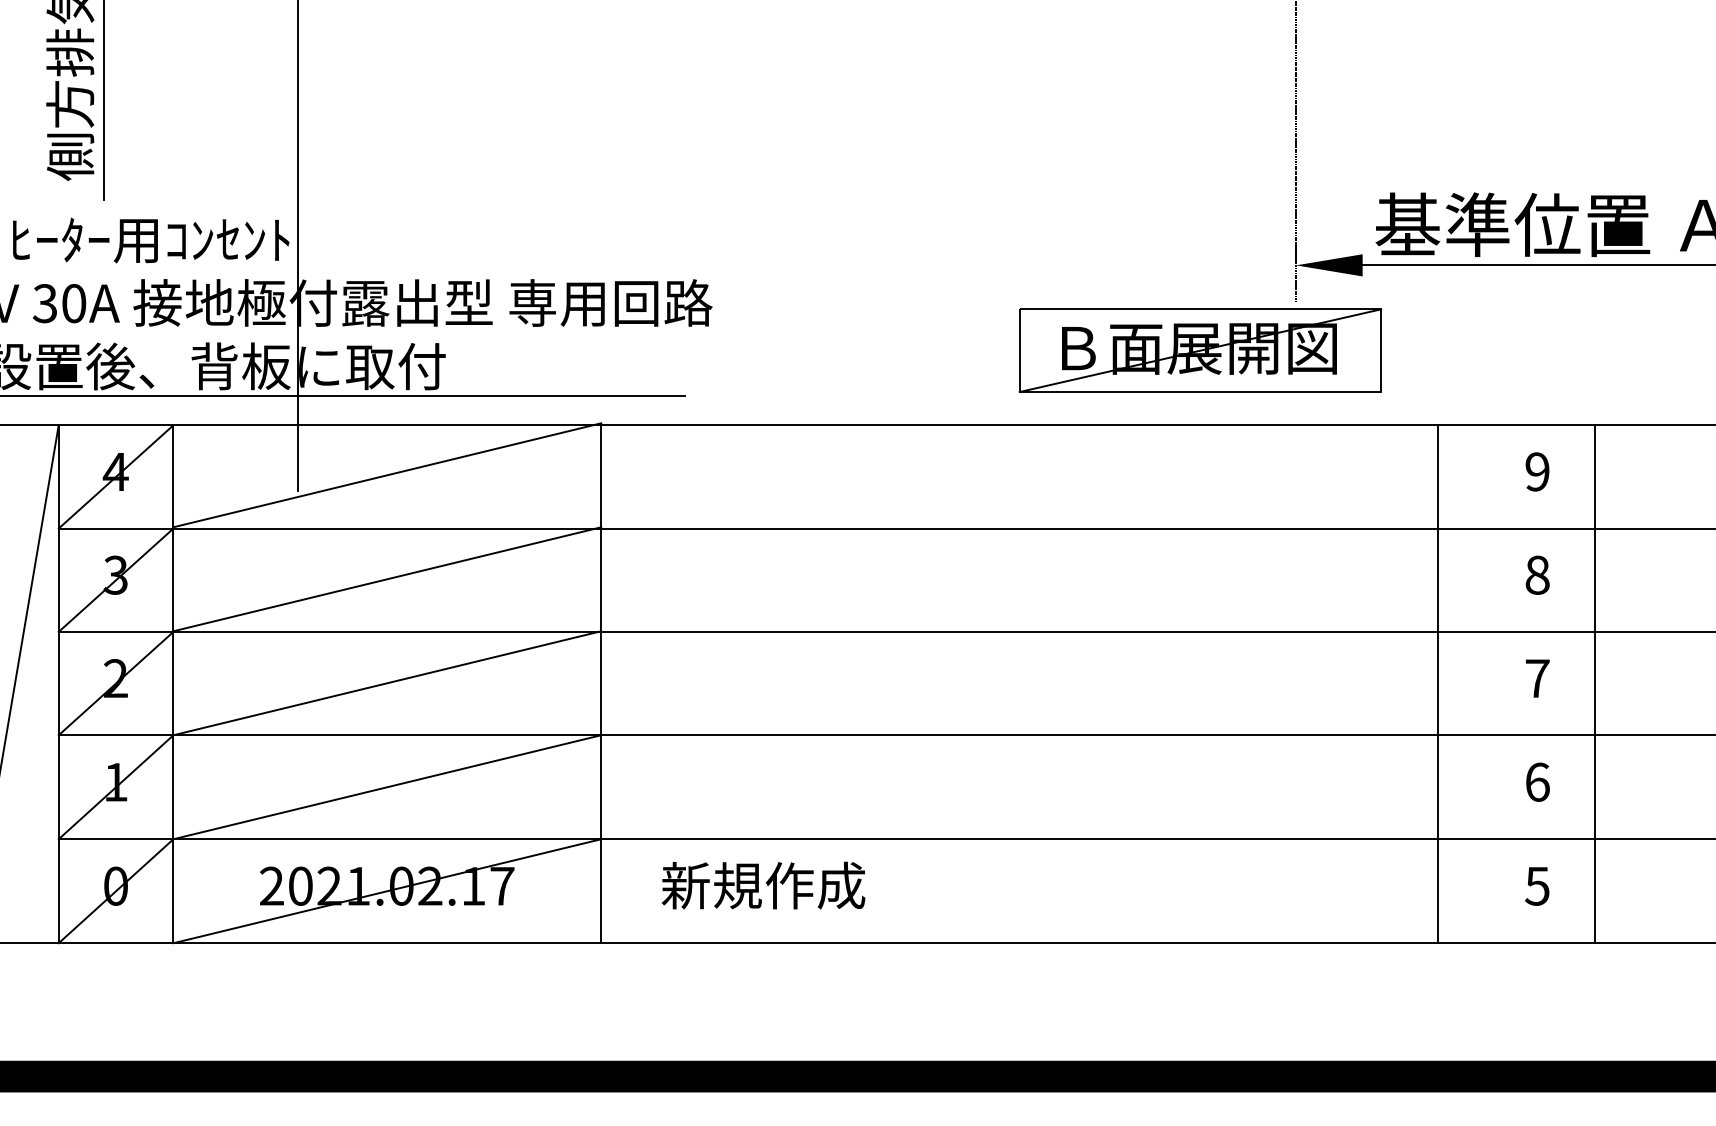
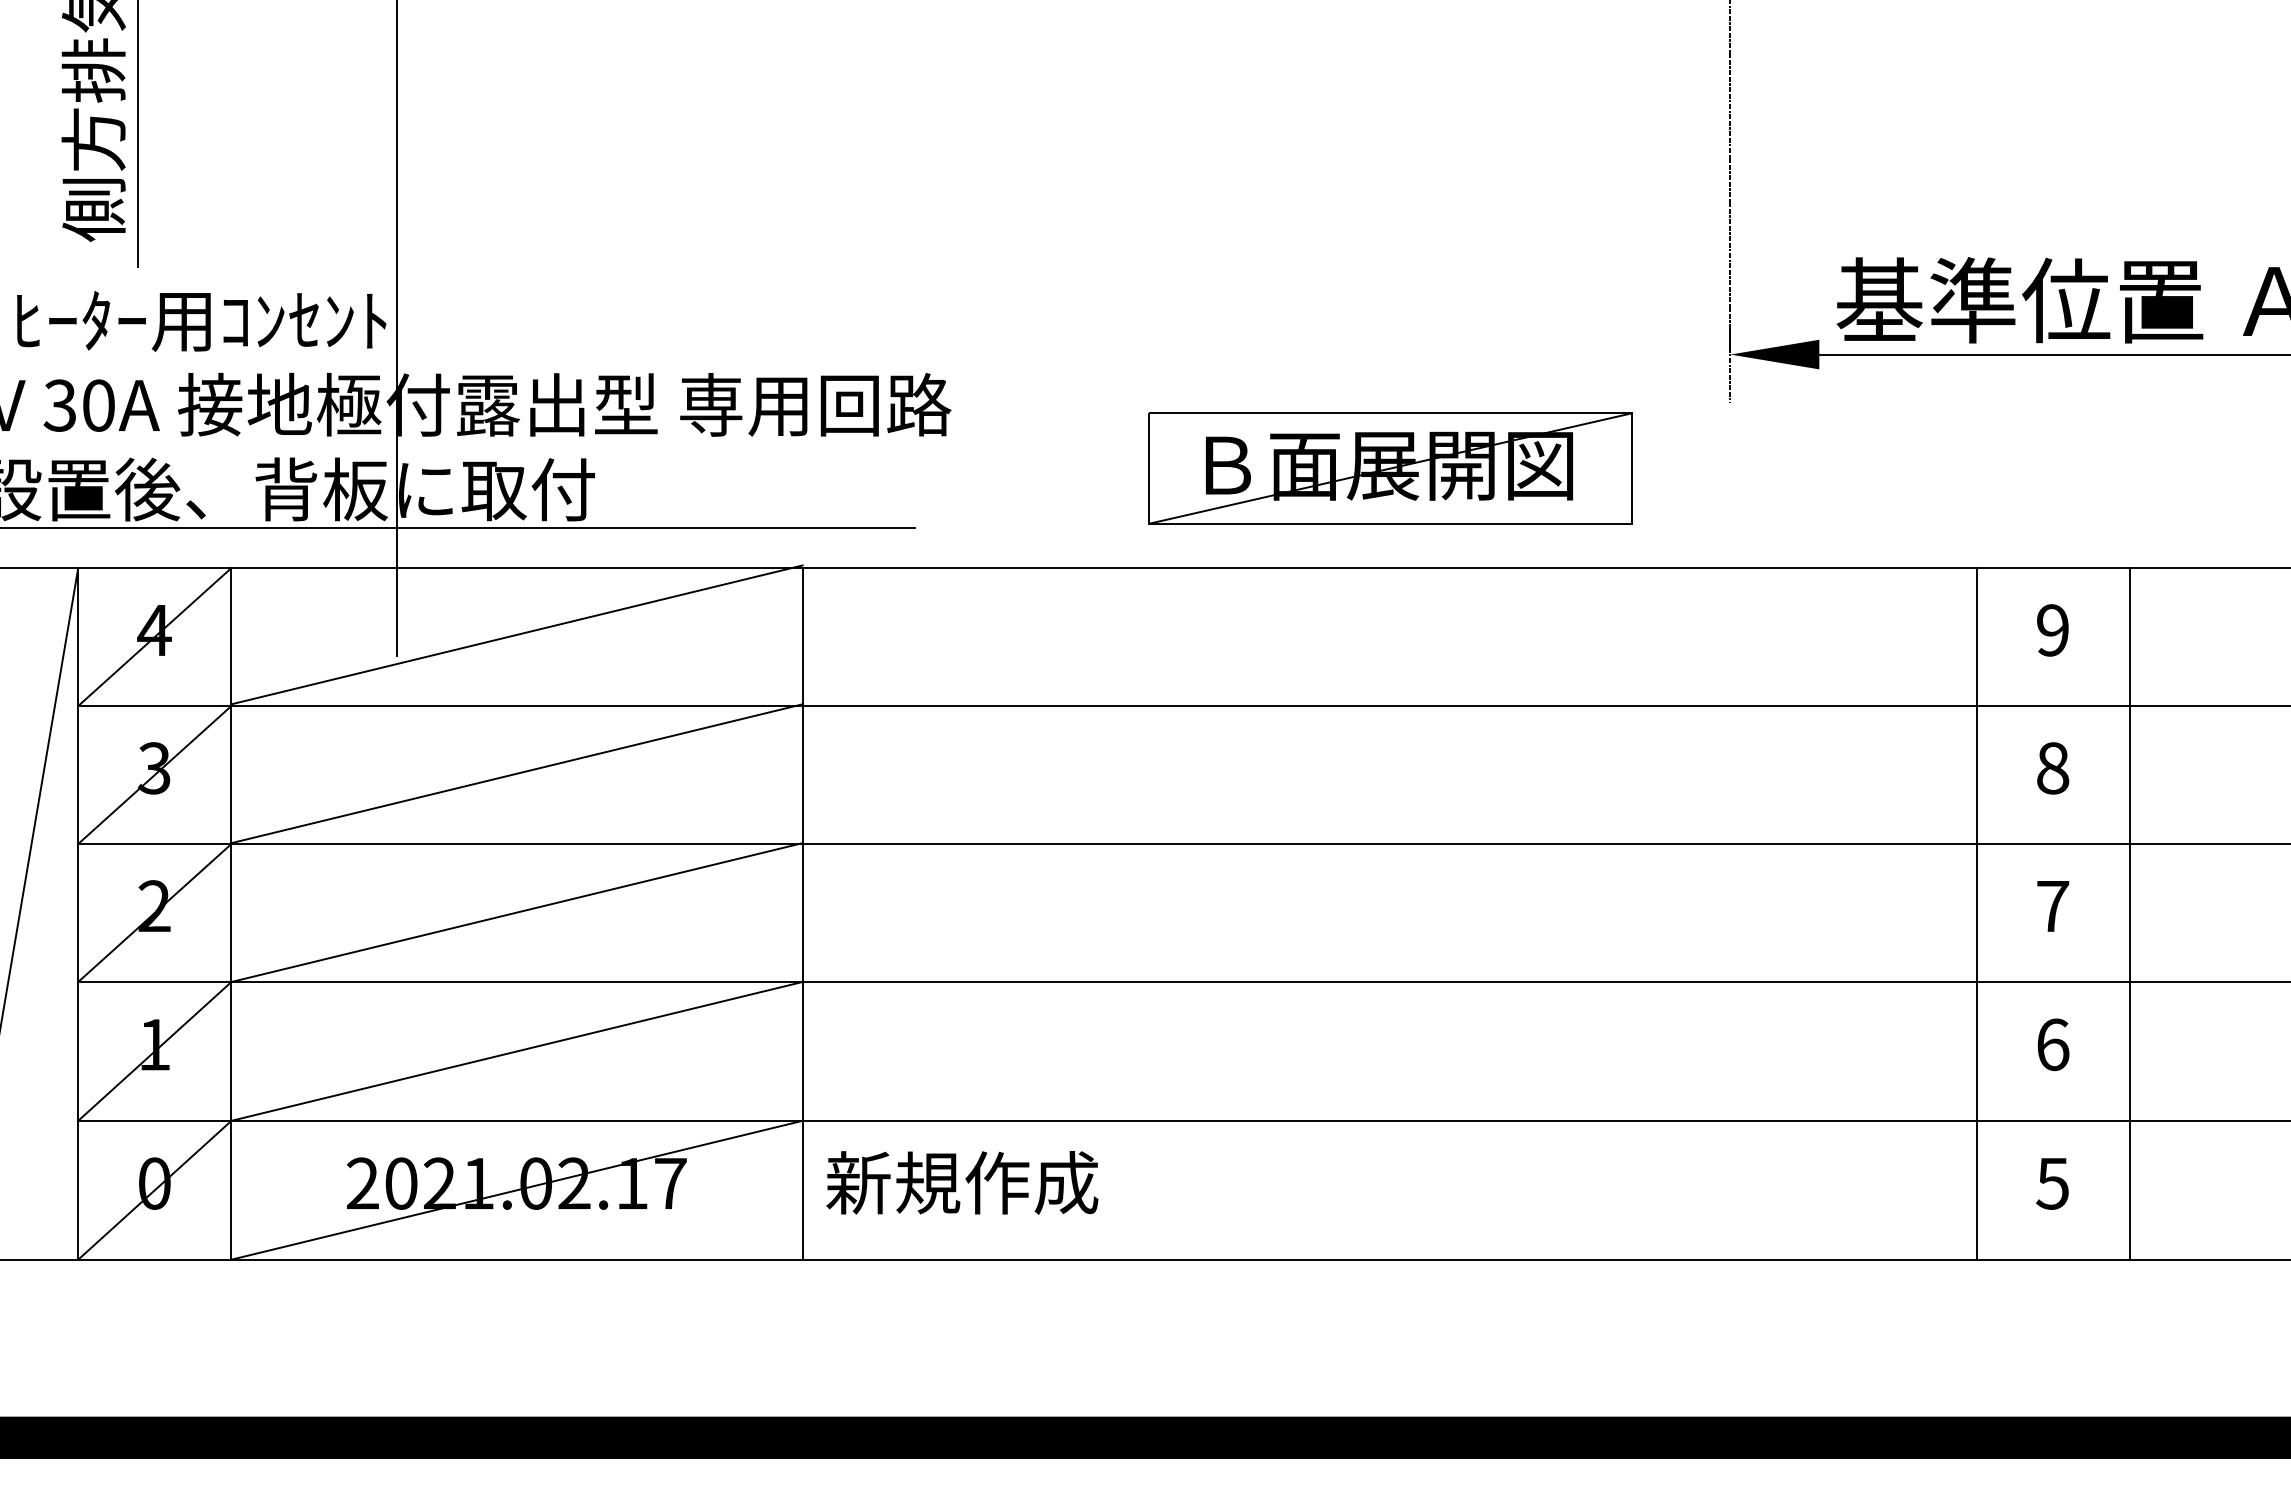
part: (1200, 350) -> (1390, 468), moved
line: (1438, 683) -> (1976, 913), moved
text: (763, 885) -> (962, 1182), moved

